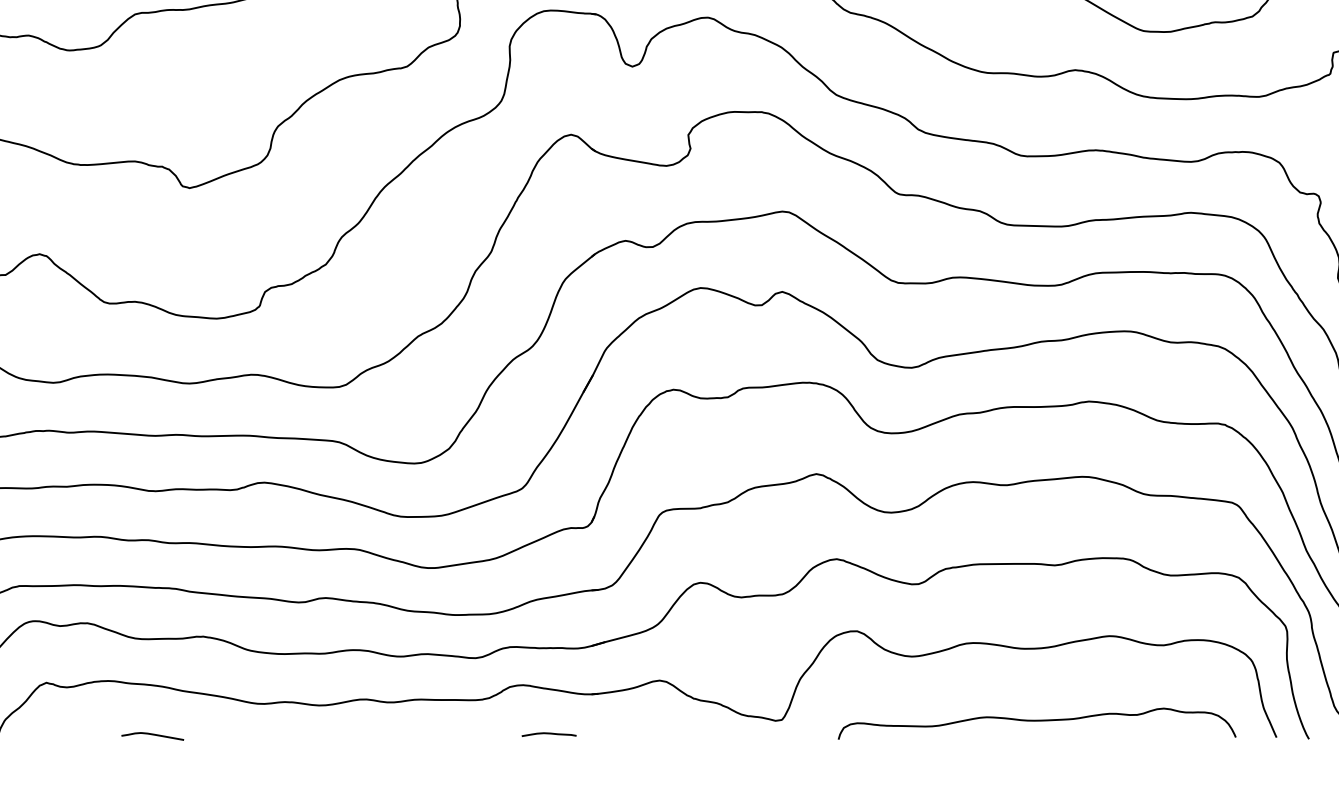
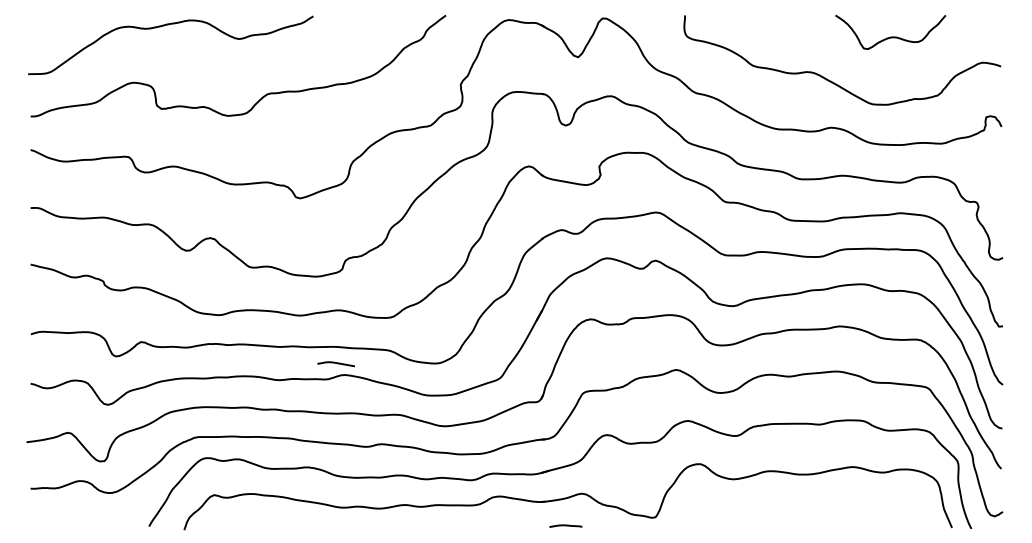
curve: (1037, 721) -> (808, 518), removed
line: (548, 733) -> (565, 525), moved
curve: (151, 735) -> (335, 363), moved

